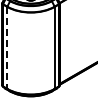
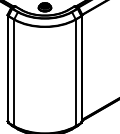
line: (7, 47) -> (14, 72), dashed -> solid

